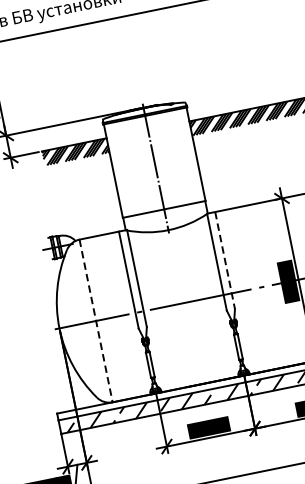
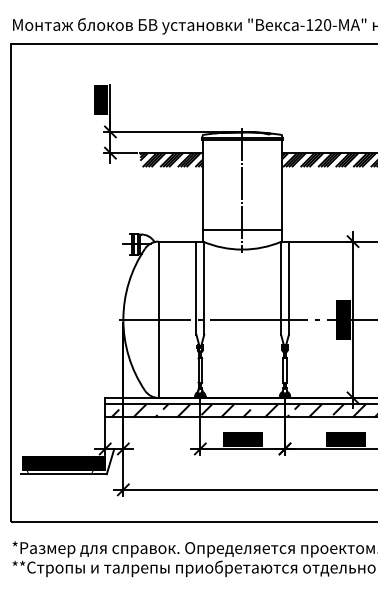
line: (224, 260) -> (288, 288), dashed -> solid
line: (96, 321) -> (158, 320), dashed -> solid

